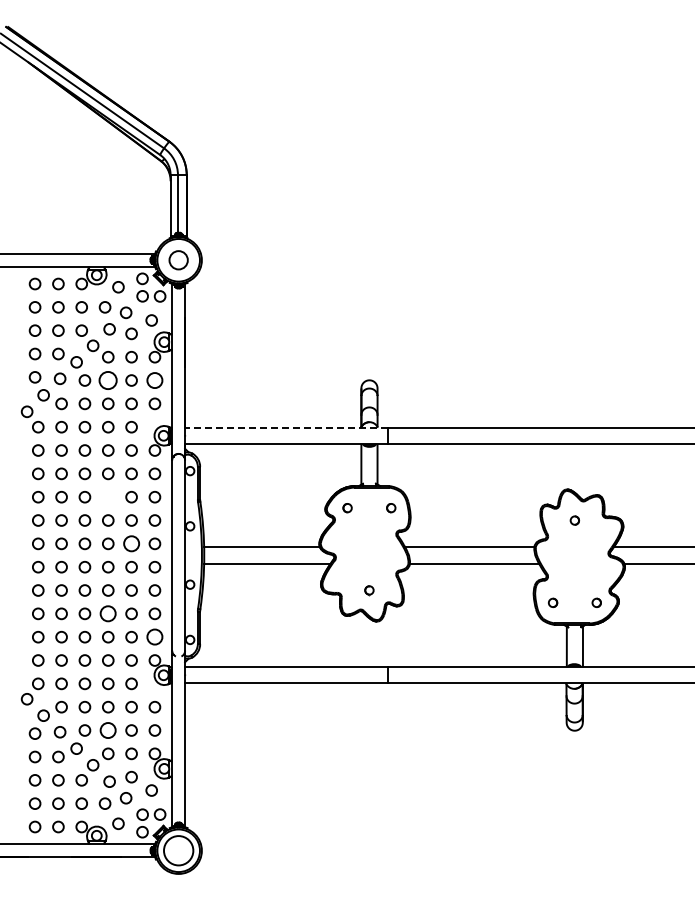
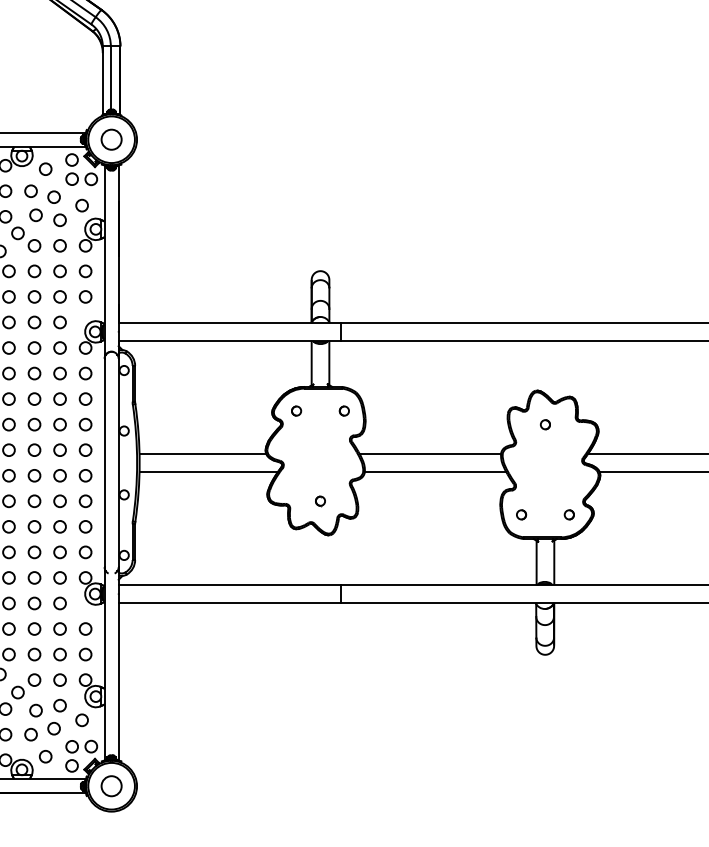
circle: (108, 380) -> (34, 271), size x0.62
circle: (154, 380) -> (85, 271), size x0.71
line: (286, 427) -> (229, 322), dashed -> solid
circle: (108, 496) -> (34, 398), added
circle: (131, 543) -> (59, 449), size x0.71
circle: (108, 613) -> (34, 526), size x0.71
circle: (154, 637) -> (85, 552), size x0.71
circle: (108, 730) -> (34, 654), size x0.71
circle: (178, 850) -> (111, 785), size x0.62

